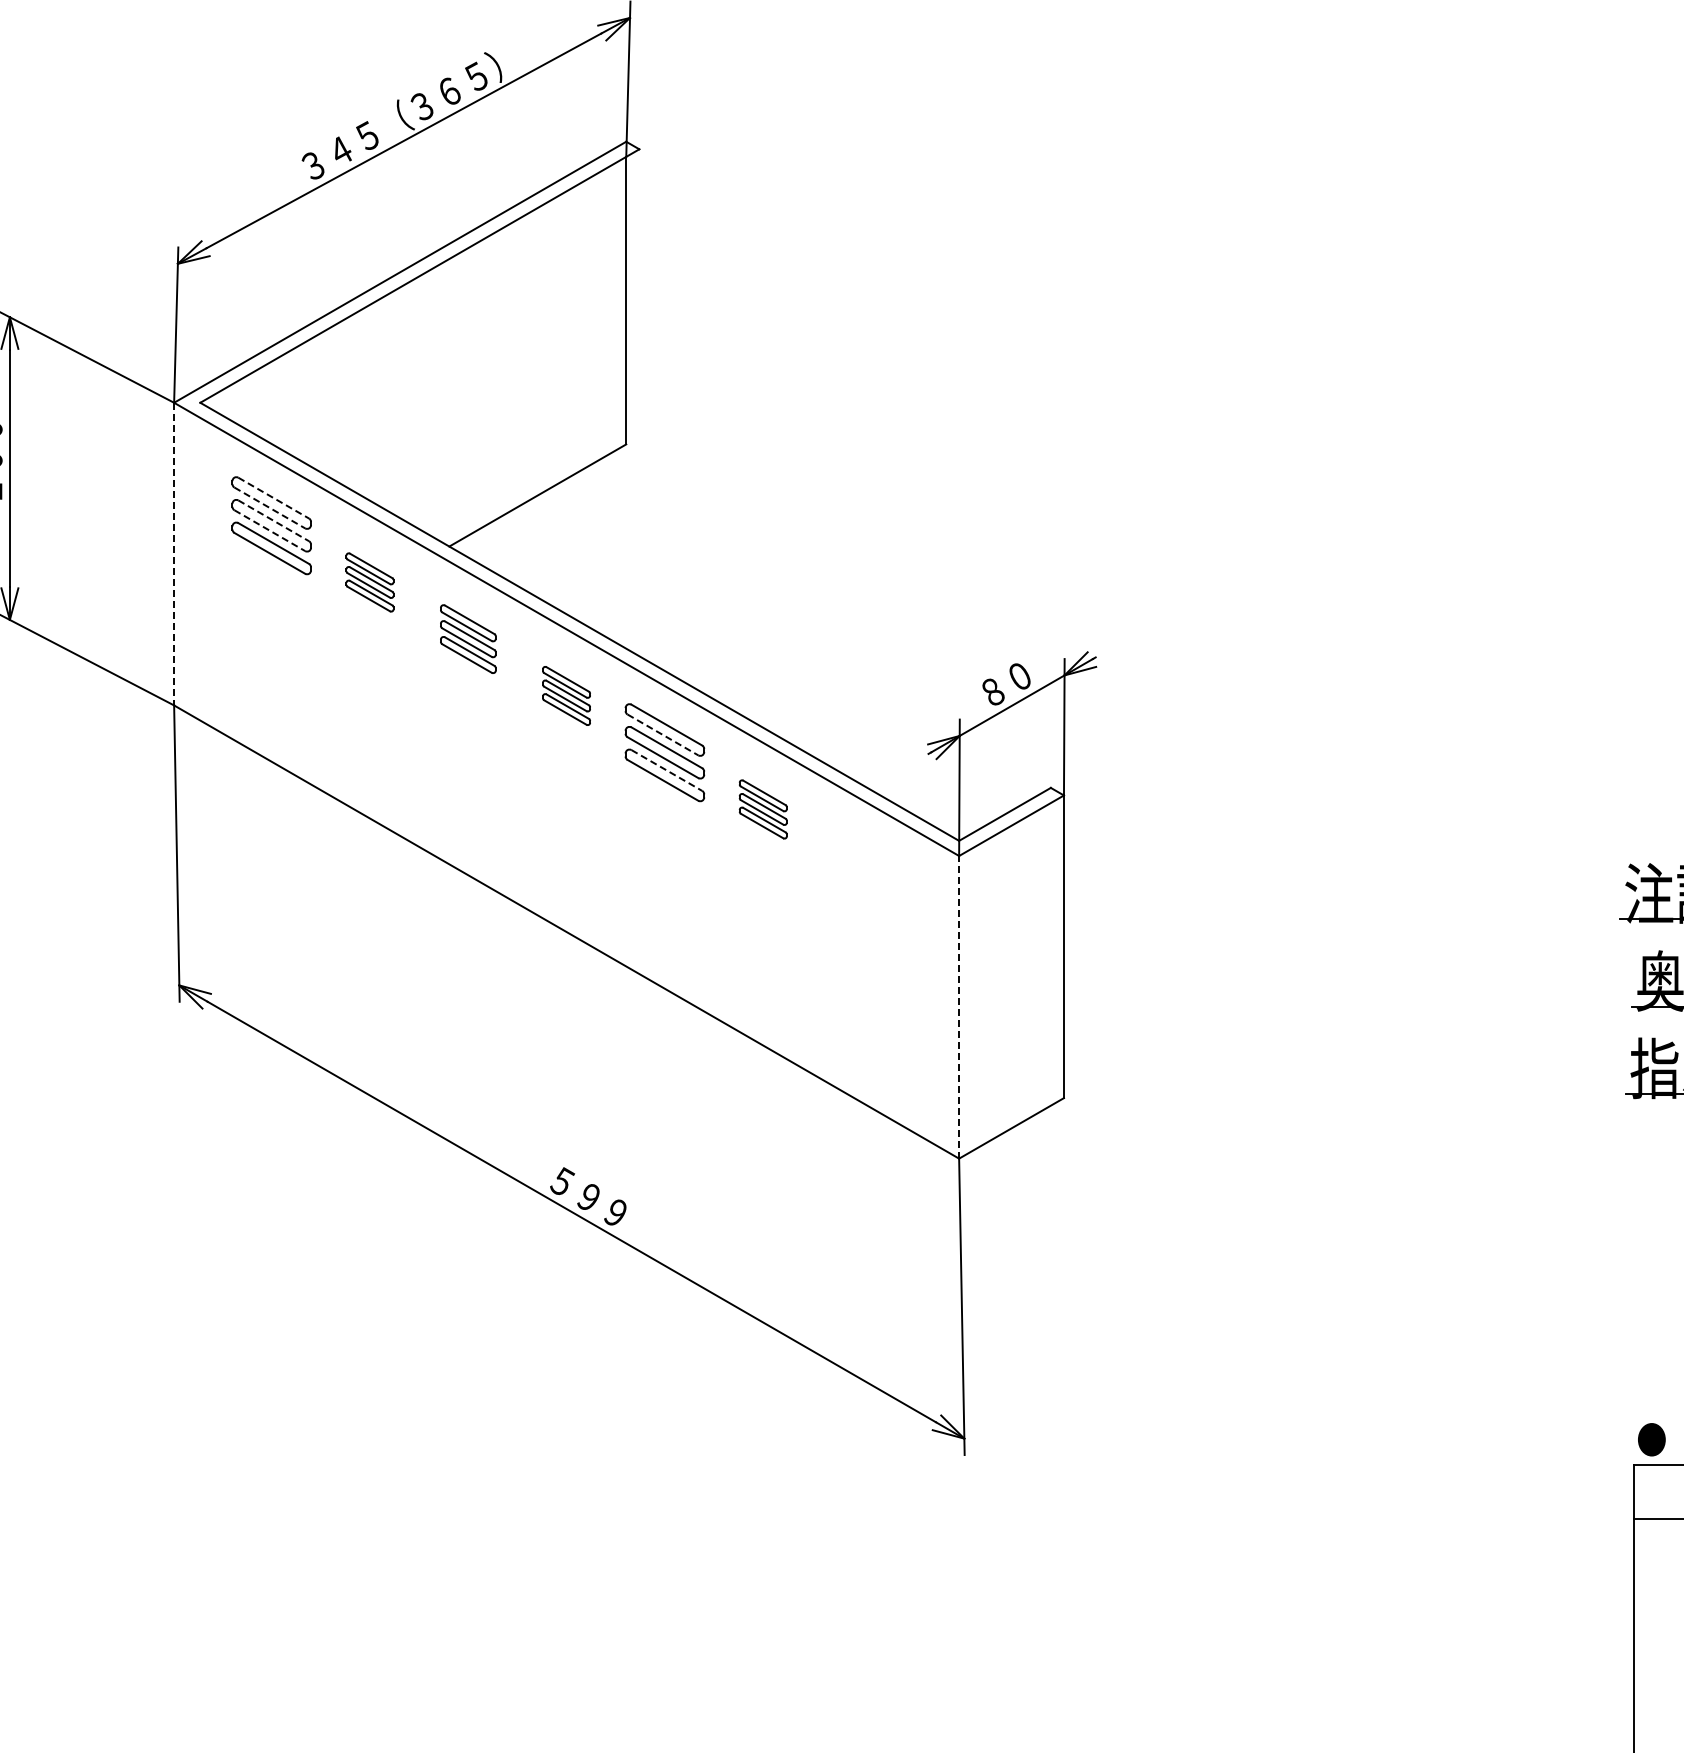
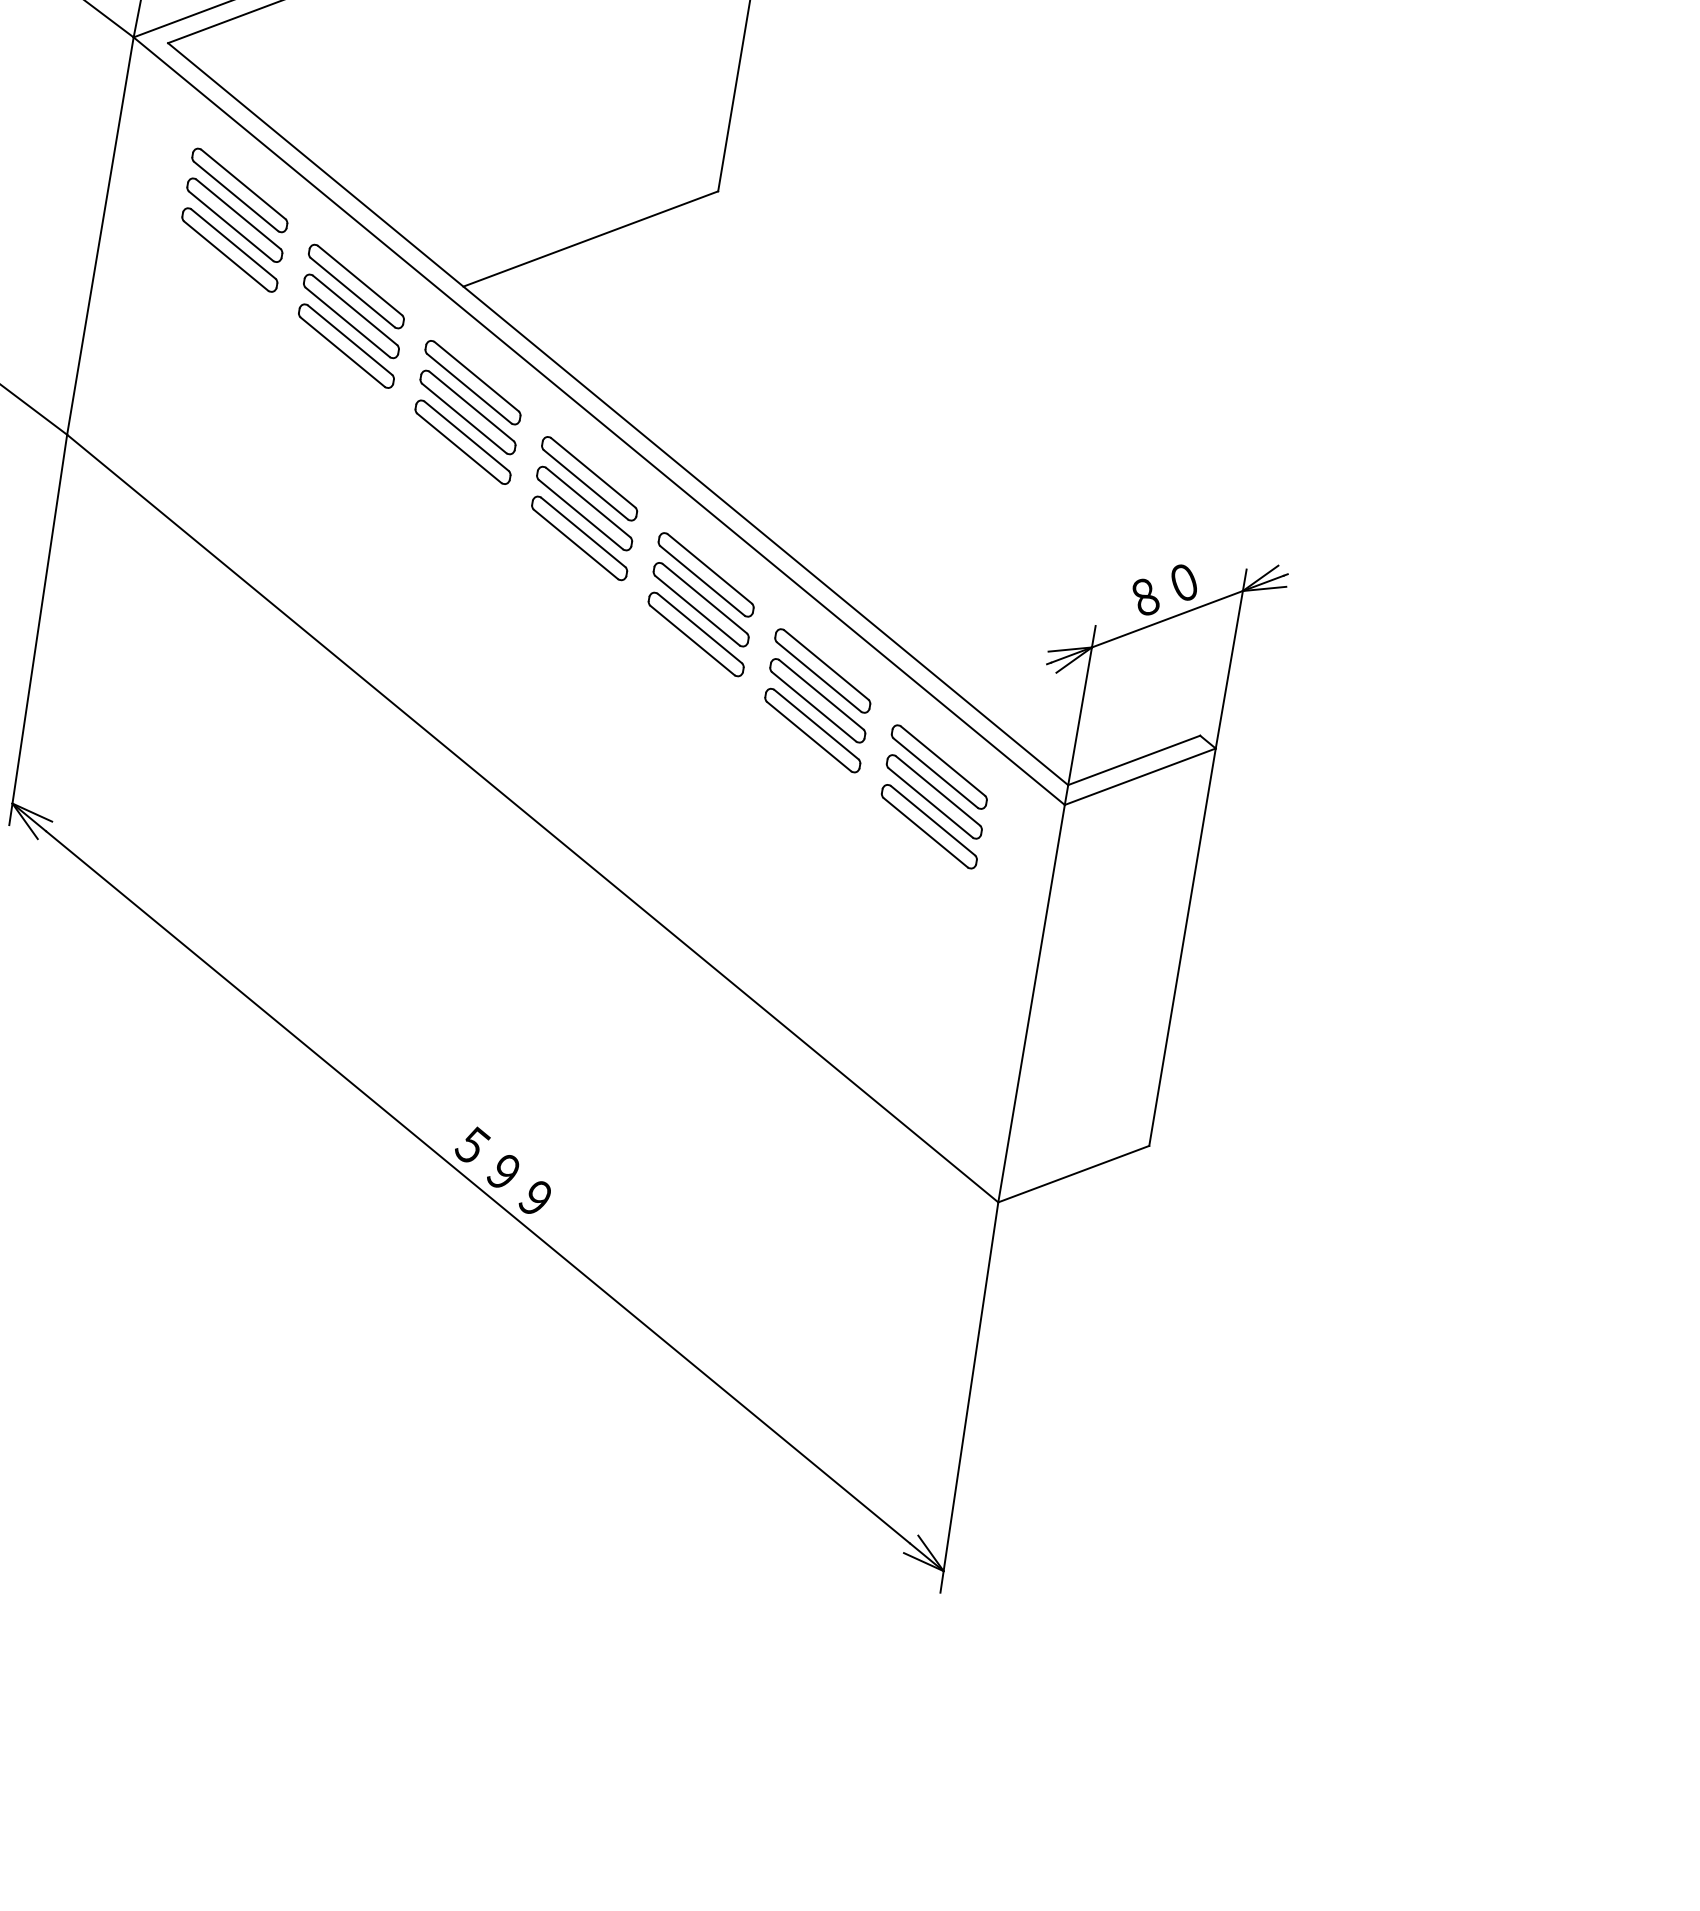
line: (273, 498) -> (243, 184), dashed -> solid
line: (269, 507) -> (235, 195), dashed -> solid
line: (273, 520) -> (238, 213), dashed -> solid
line: (269, 530) -> (230, 226), dashed -> solid
line: (174, 554) -> (100, 236), dashed -> solid
part: (369, 582) -> (350, 316), size x1.67
part: (468, 638) -> (468, 411), size x1.43
part: (566, 695) -> (584, 507), size x1.67
line: (662, 734) -> (702, 580), dashed -> solid
line: (666, 770) -> (699, 628), dashed -> solid
part: (763, 809) -> (818, 700), size x1.67
part: (861, 865) -> (934, 795), added
line: (959, 1006) -> (1032, 1002), dashed -> solid

